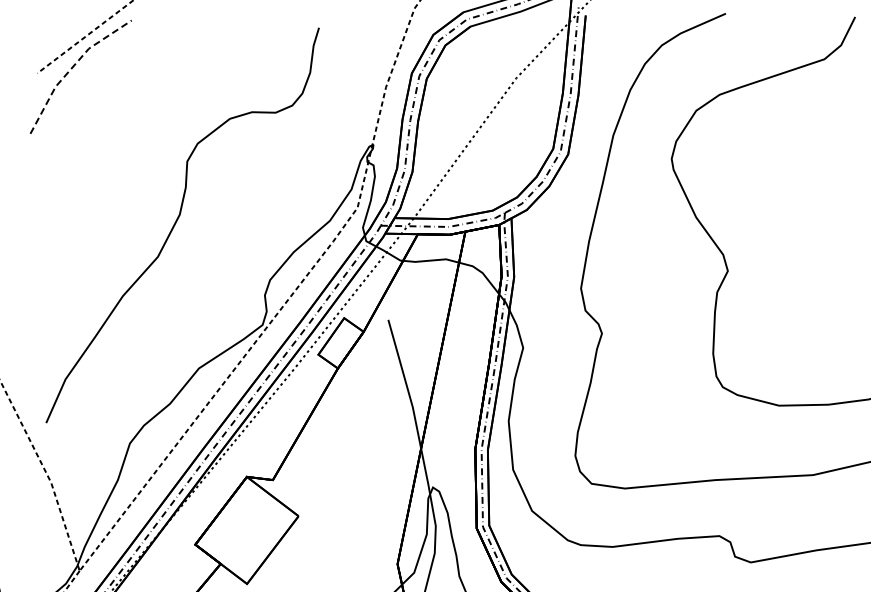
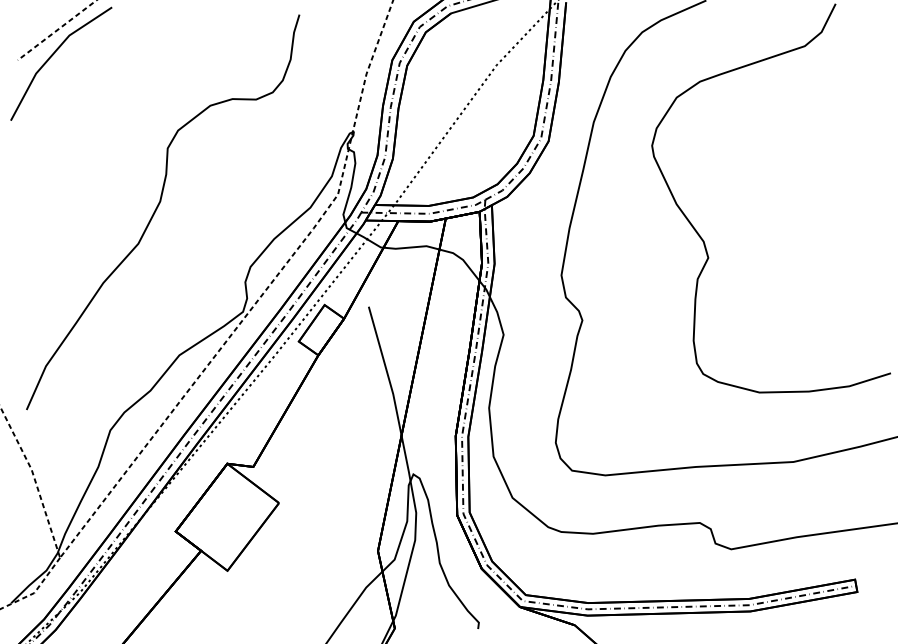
line: (72, 67) -> (52, 54), dashed -> solid

